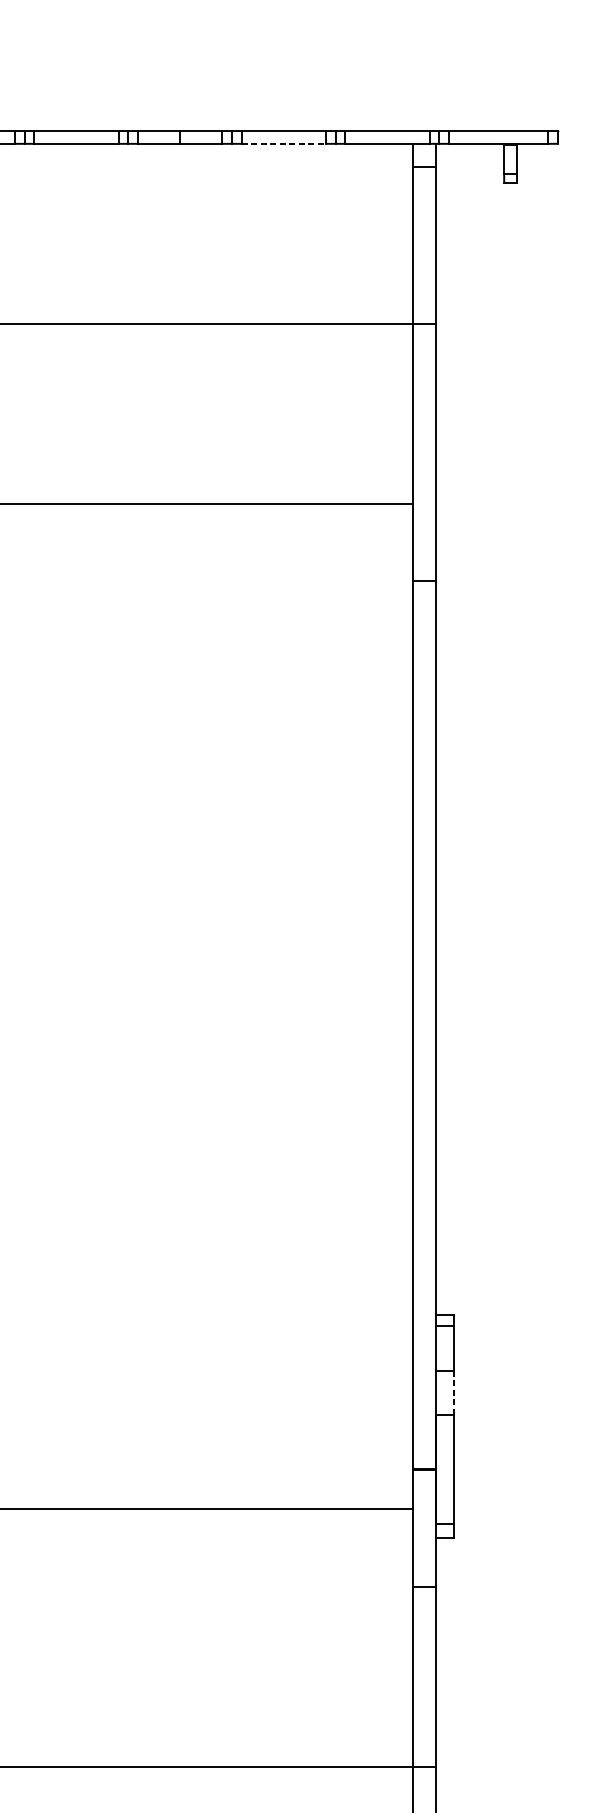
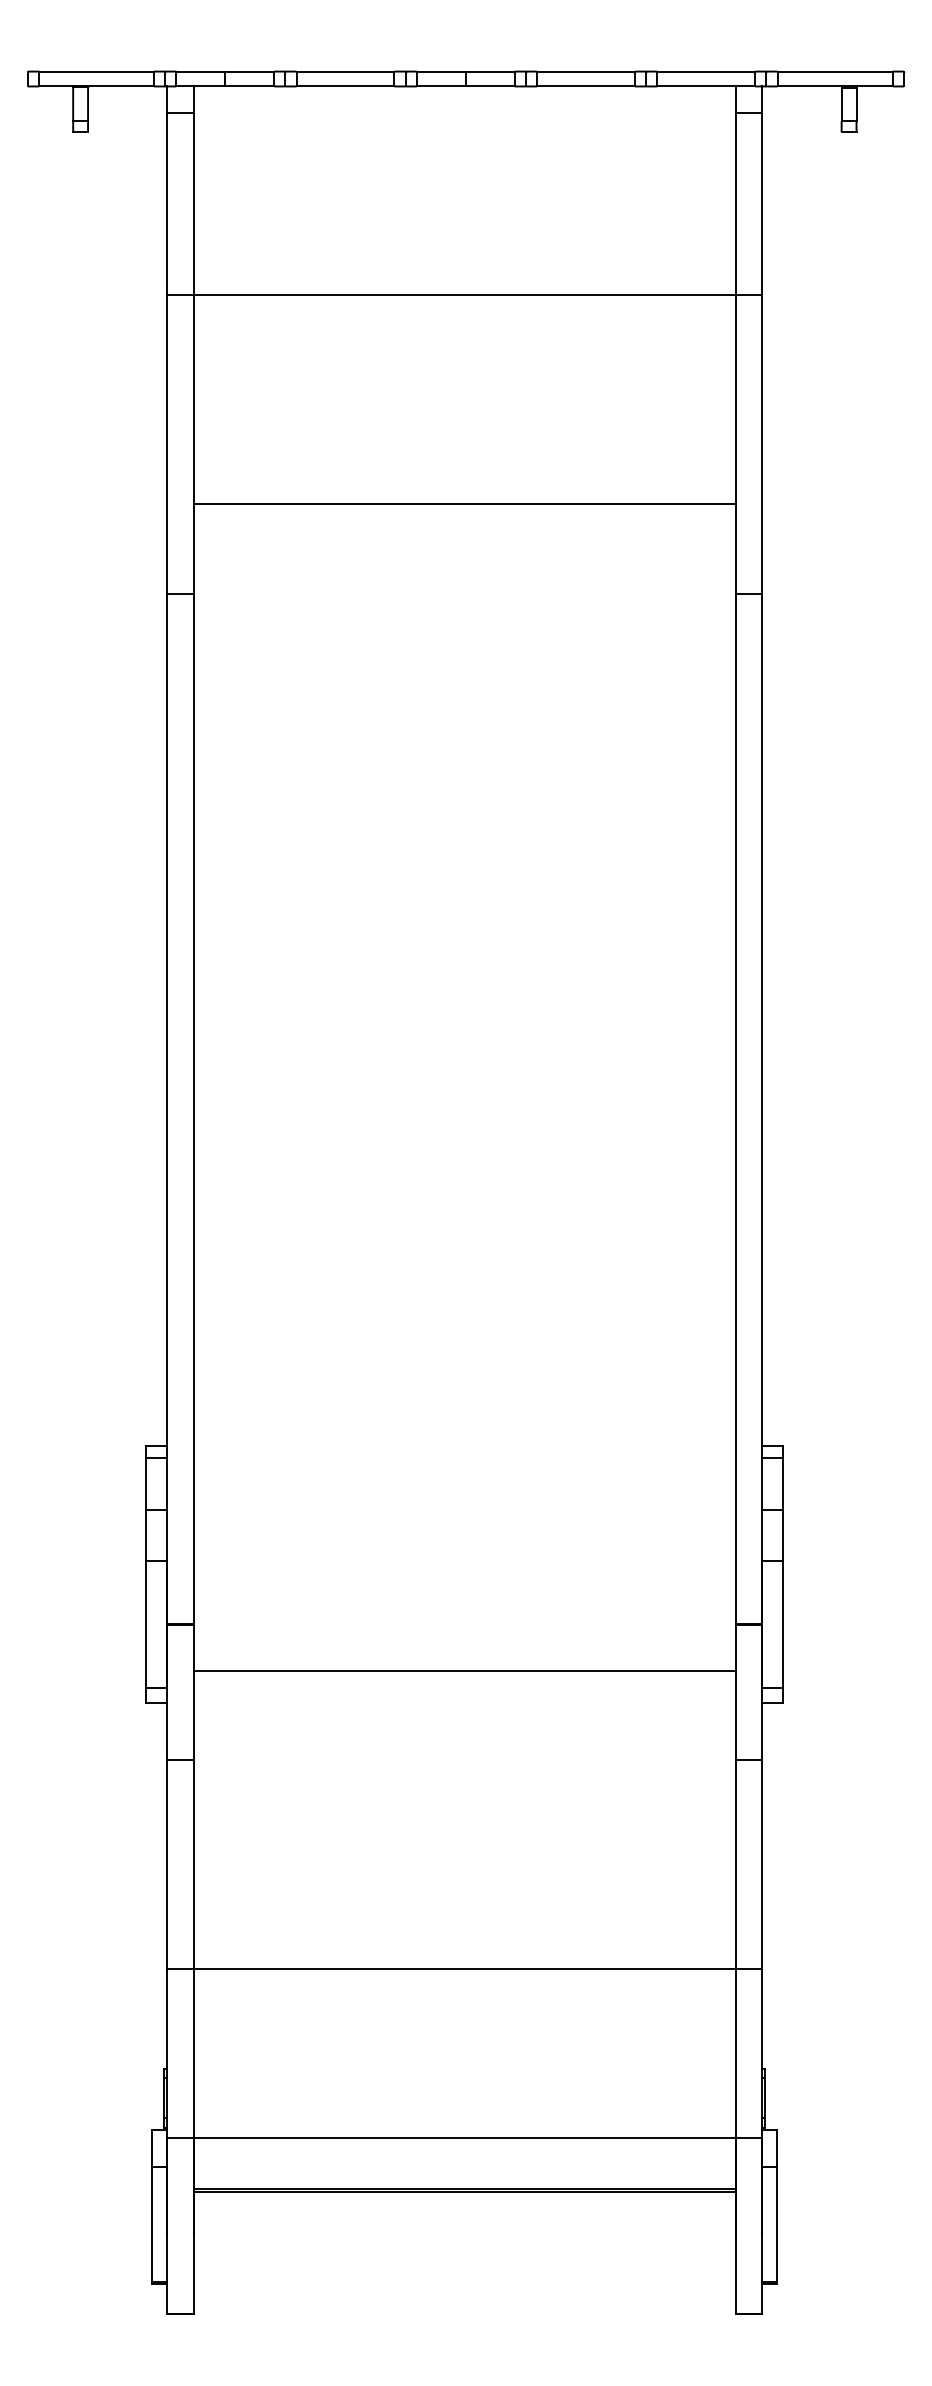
line: (284, 143) -> (586, 86), dashed -> solid
line: (454, 1392) -> (783, 1535), dashed -> solid

